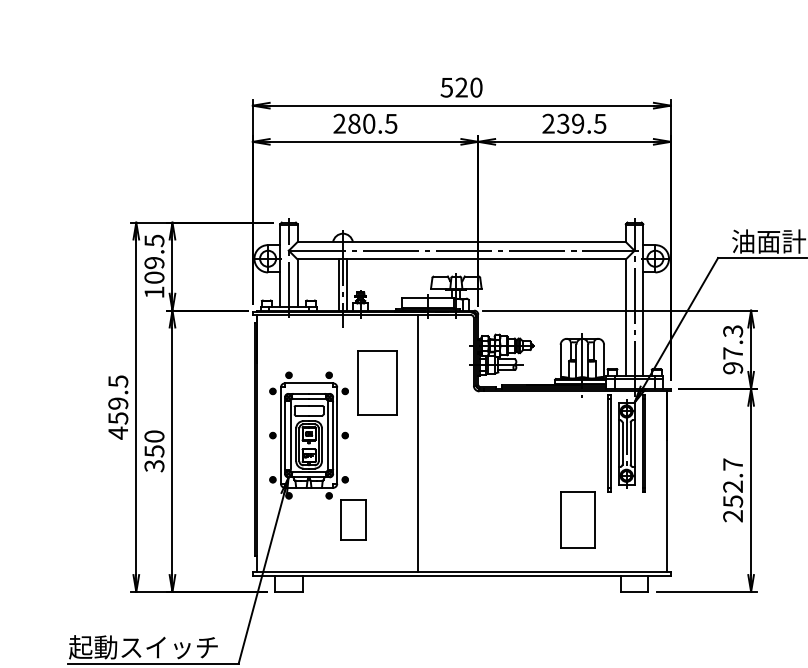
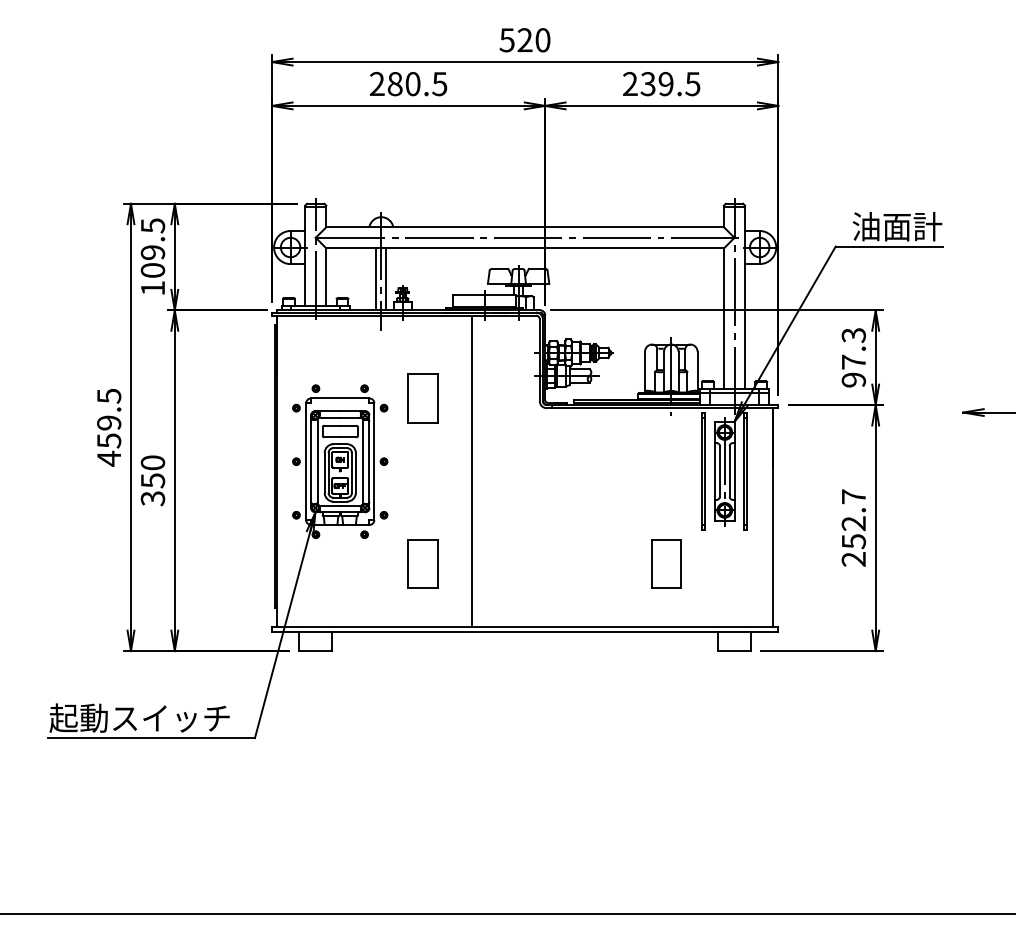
part: (376, 383) -> (422, 398), size x0.62
part: (353, 519) -> (422, 563), moved
part: (578, 519) -> (666, 563), size x0.71

